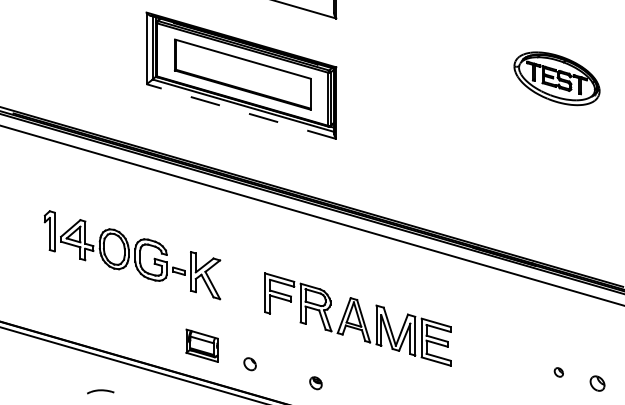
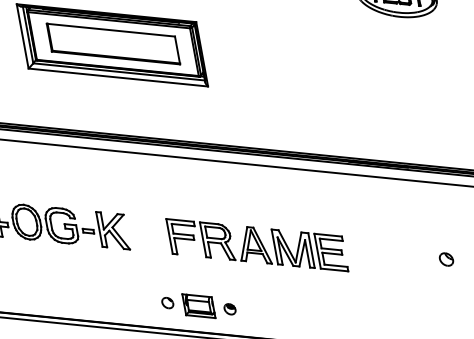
line: (241, 111) -> (118, 77), dashed -> solid
part: (201, 345) -> (198, 306), moved
part: (558, 372) -> (446, 259), size x1.67

